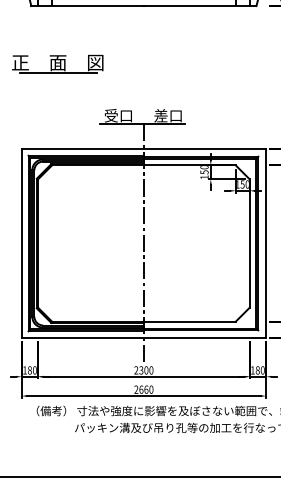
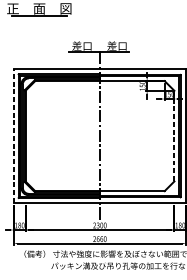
text: (110, 115) -> (76, 45), 受口 -> 差口
line: (21, 243) -> (13, 136), solid -> dashed
line: (249, 244) -> (174, 136), solid -> dashed

